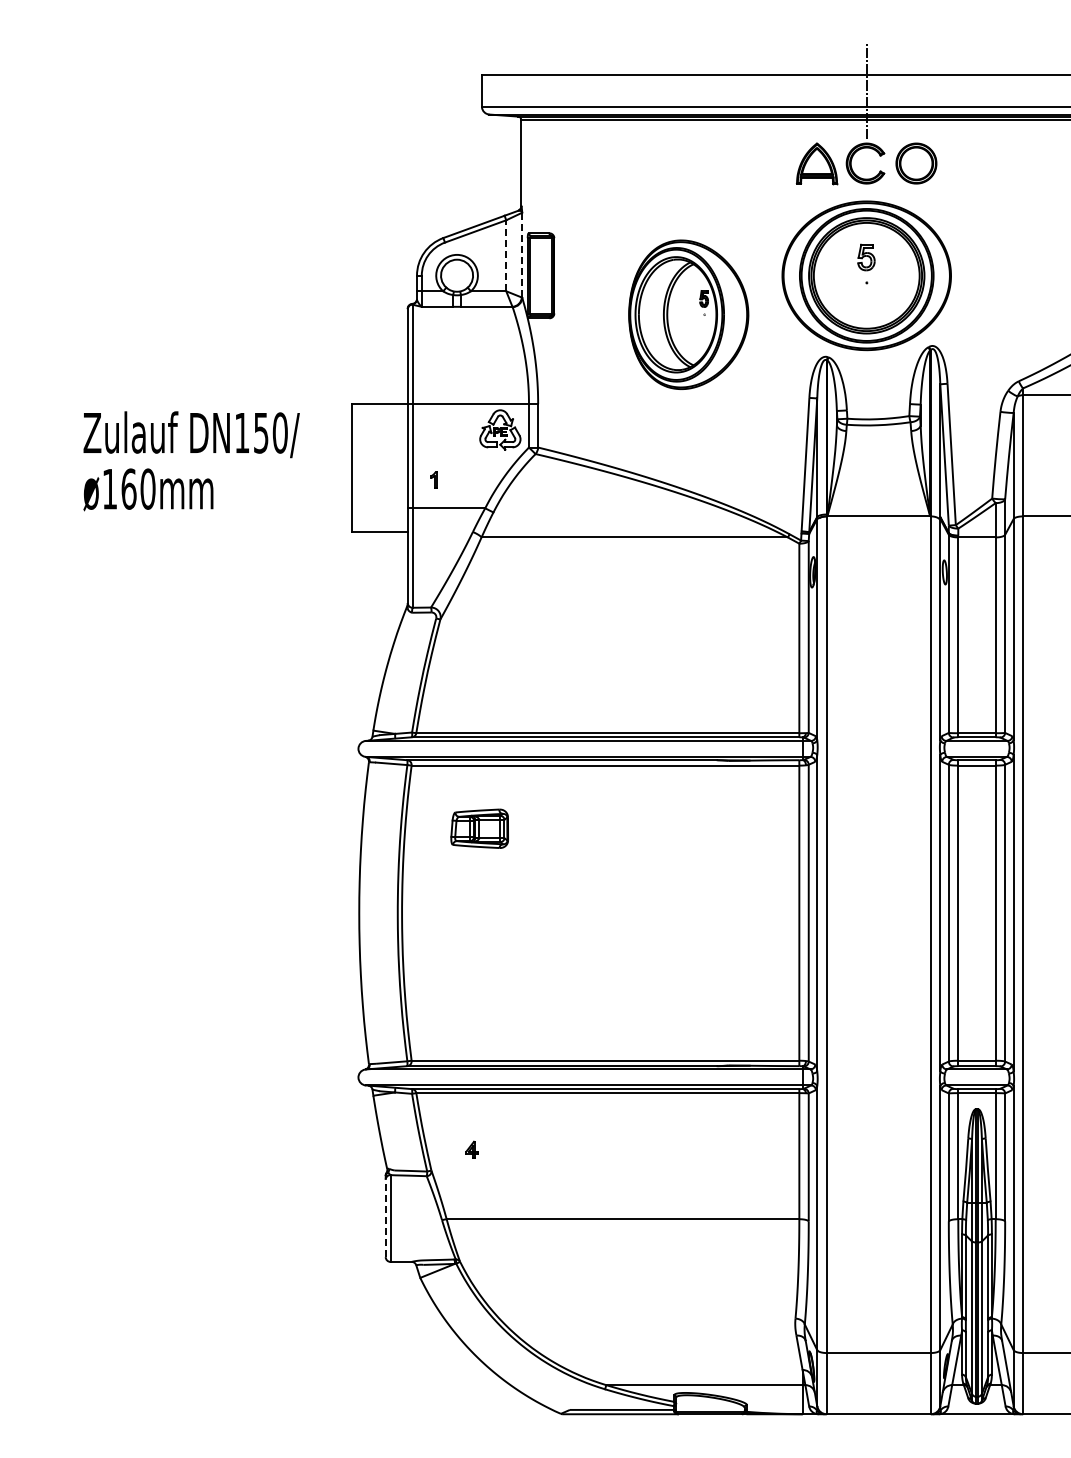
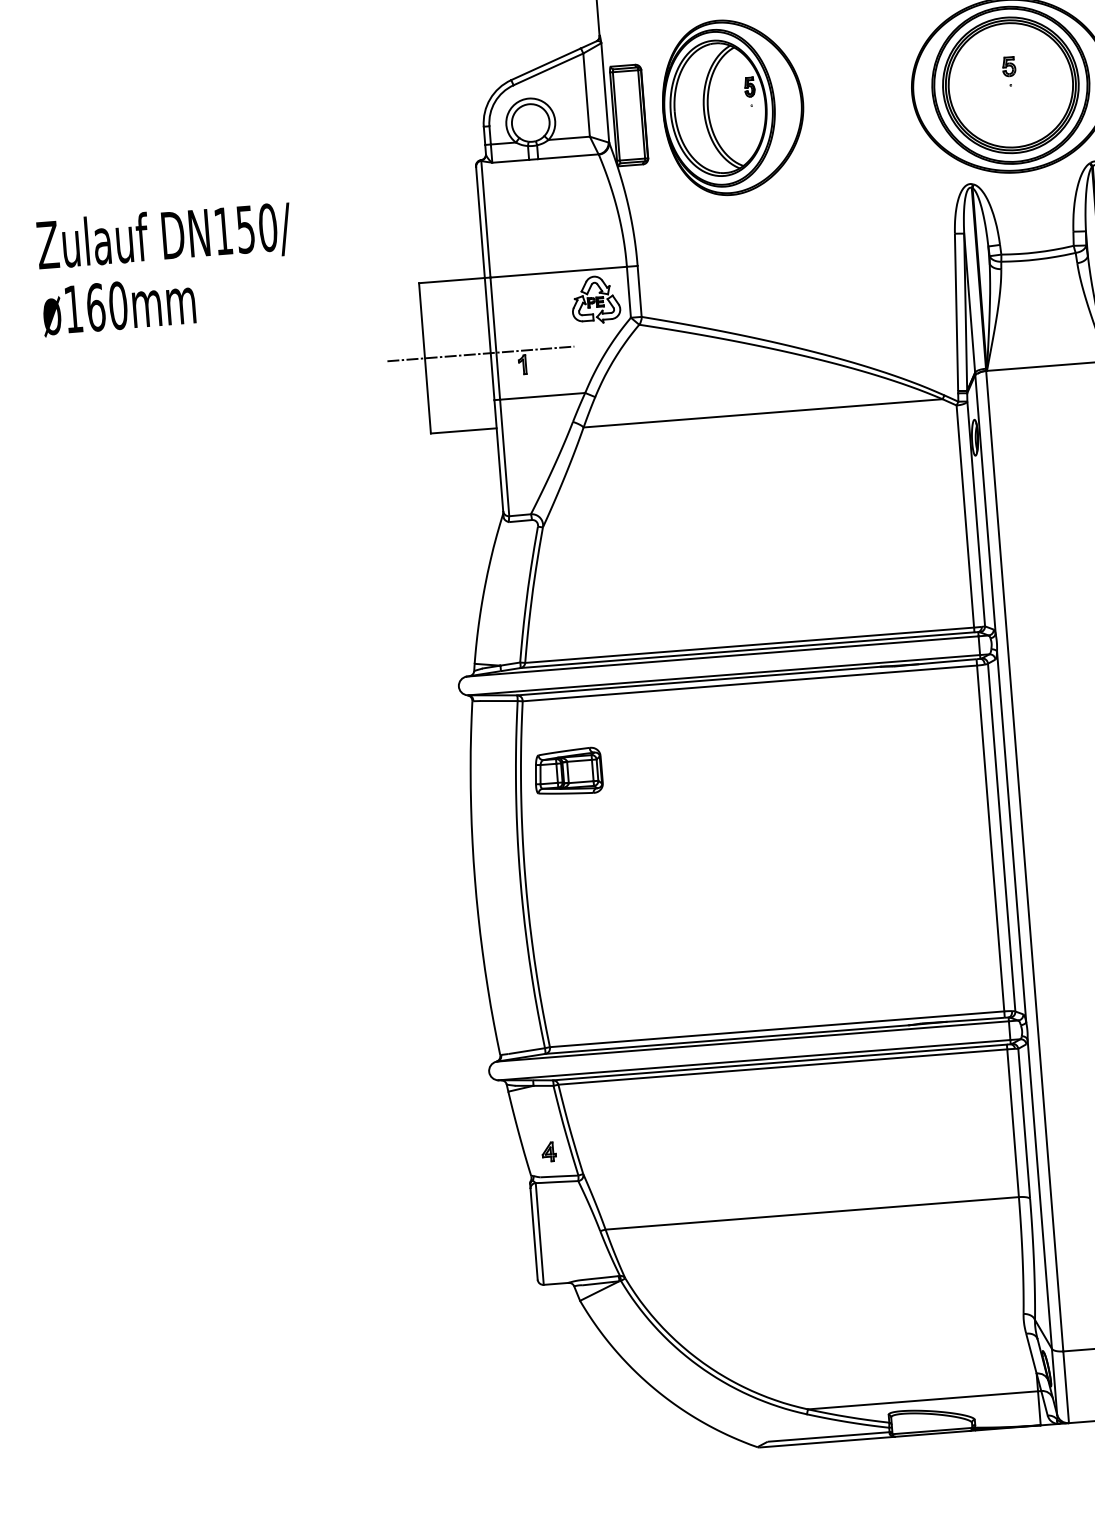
line: (506, 255) -> (586, 94), dashed -> solid
line: (522, 255) -> (605, 93), dashed -> solid
part: (866, 263) -> (1009, 70), size x0.62
part: (688, 314) -> (732, 106), moved
text: (191, 461) -> (166, 269), moved
line: (399, 468) -> (481, 354), added
part: (479, 828) -> (568, 771), moved
part: (471, 1149) -> (548, 1151), moved
line: (385, 1218) -> (533, 1234), dashed -> solid

